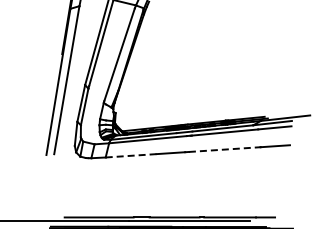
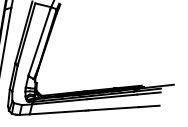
line: (224, 149) -> (113, 108), dashed -> solid
line: (131, 155) -> (47, 112), dashed -> solid

